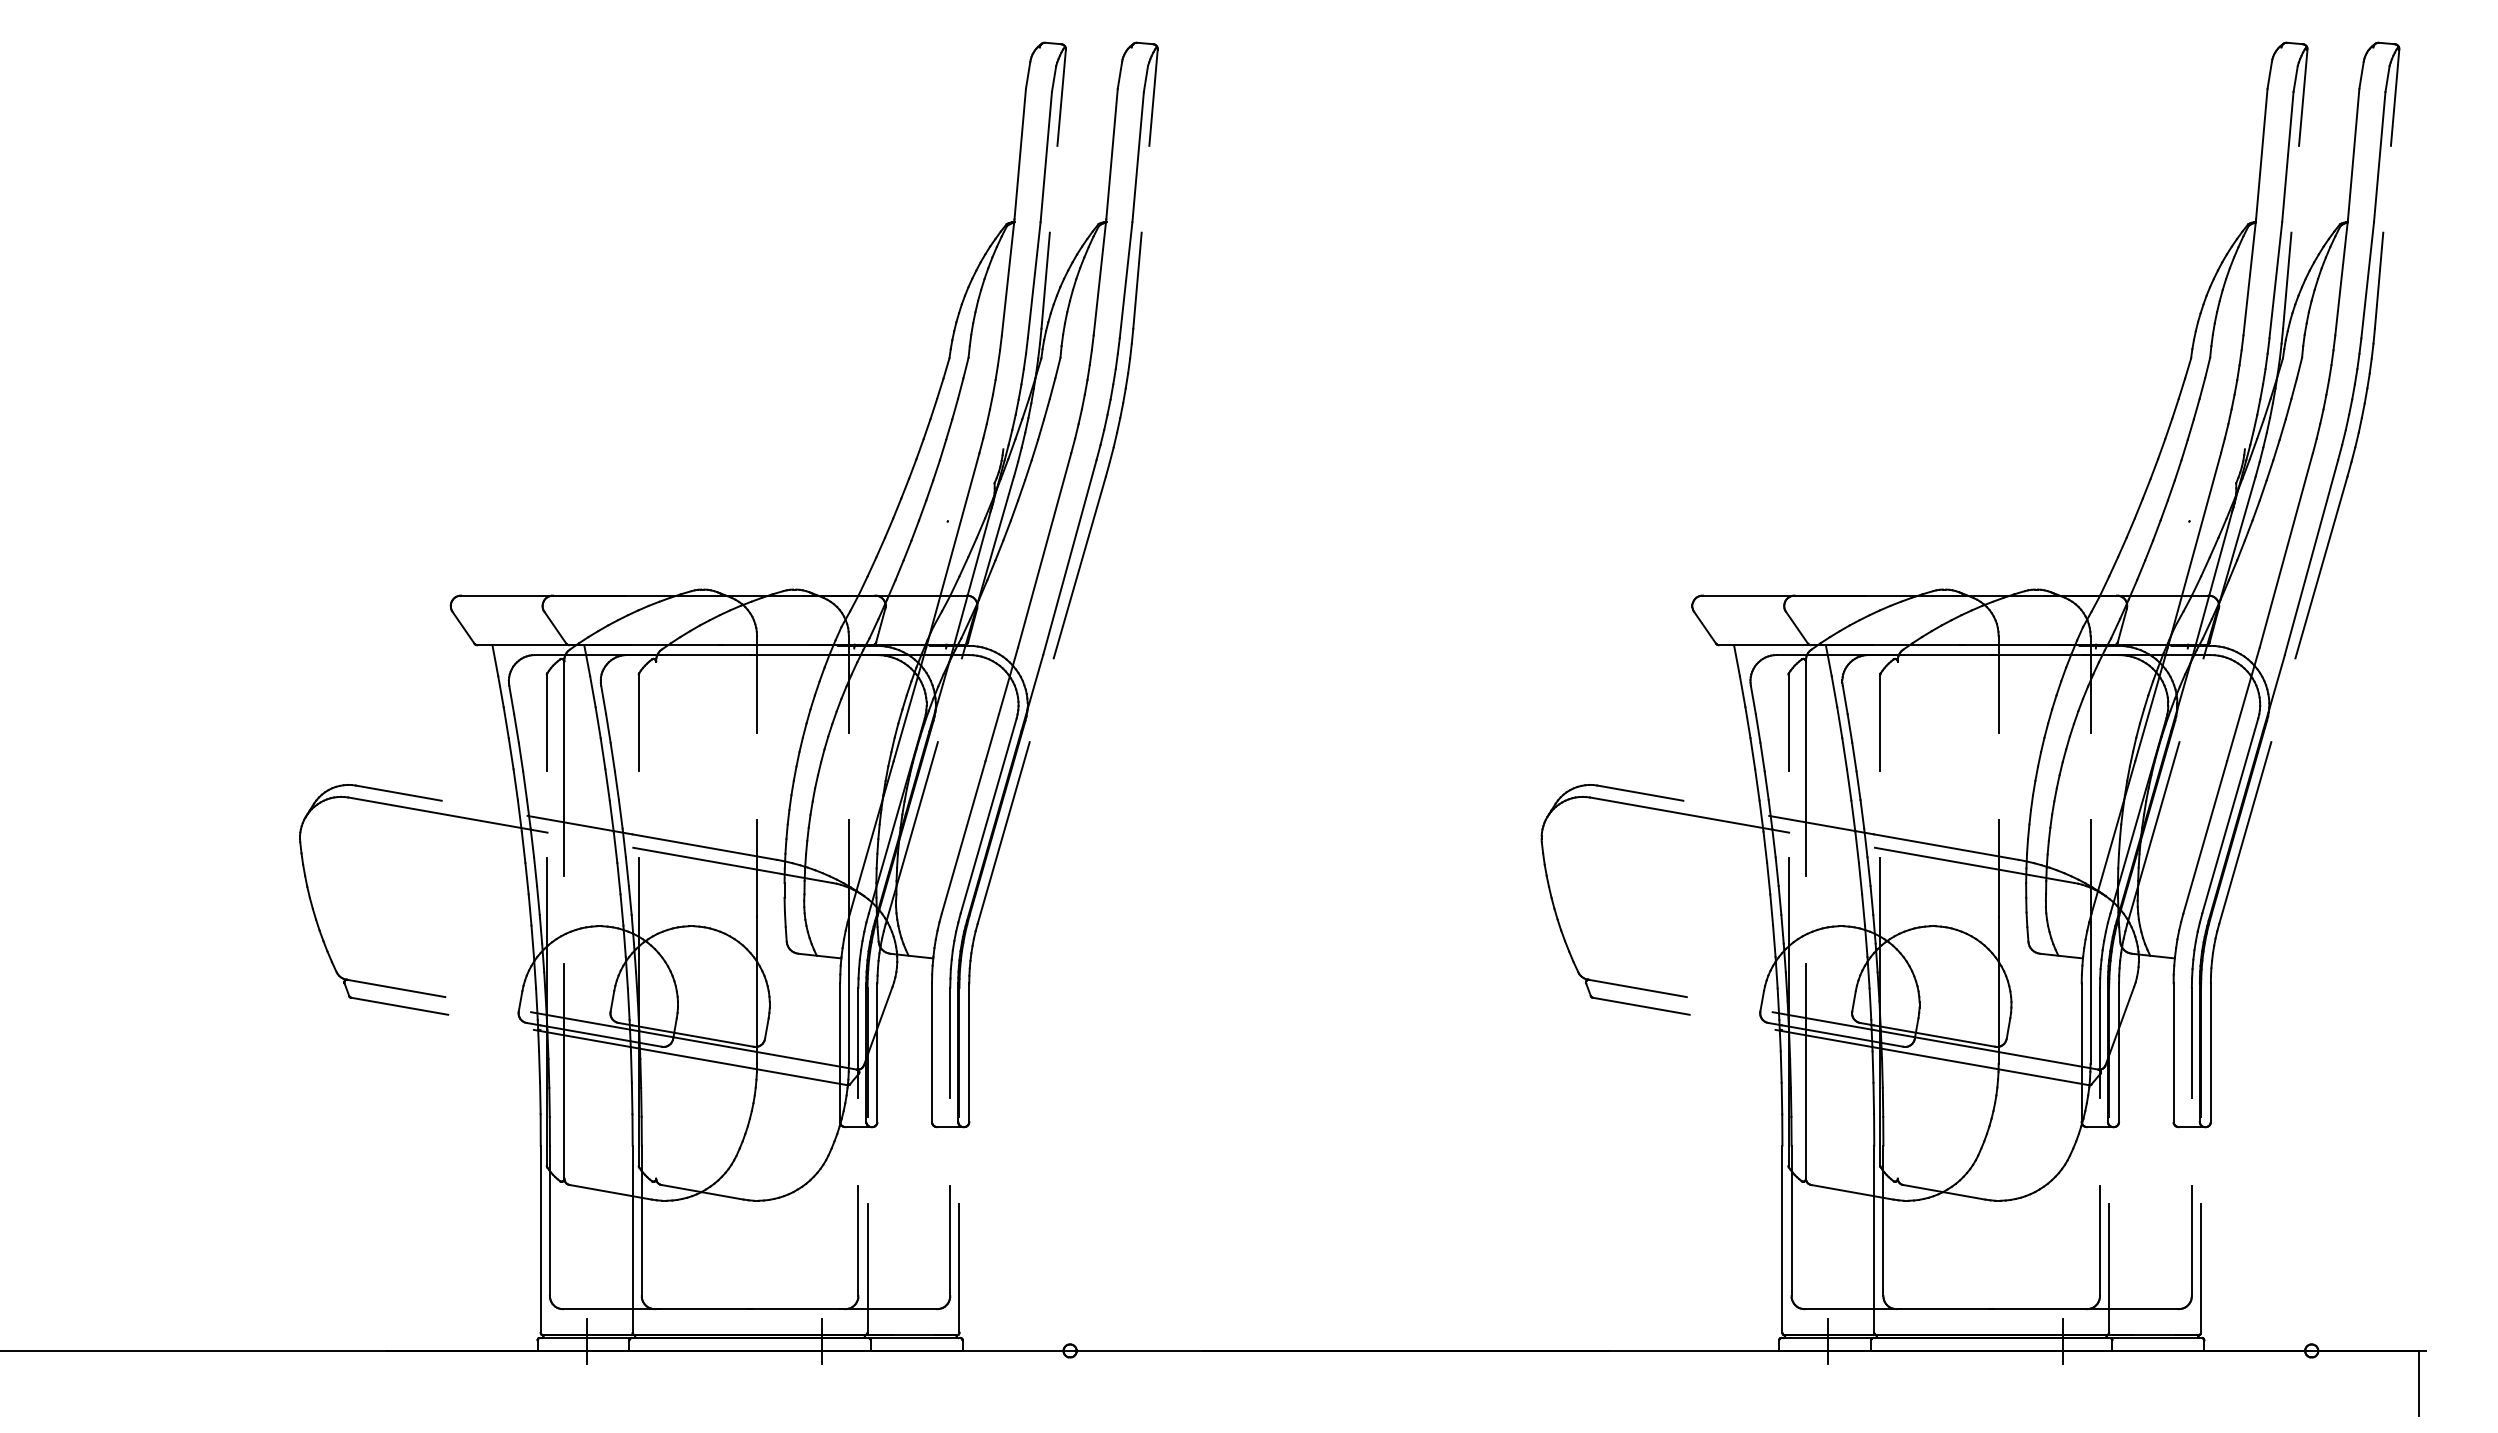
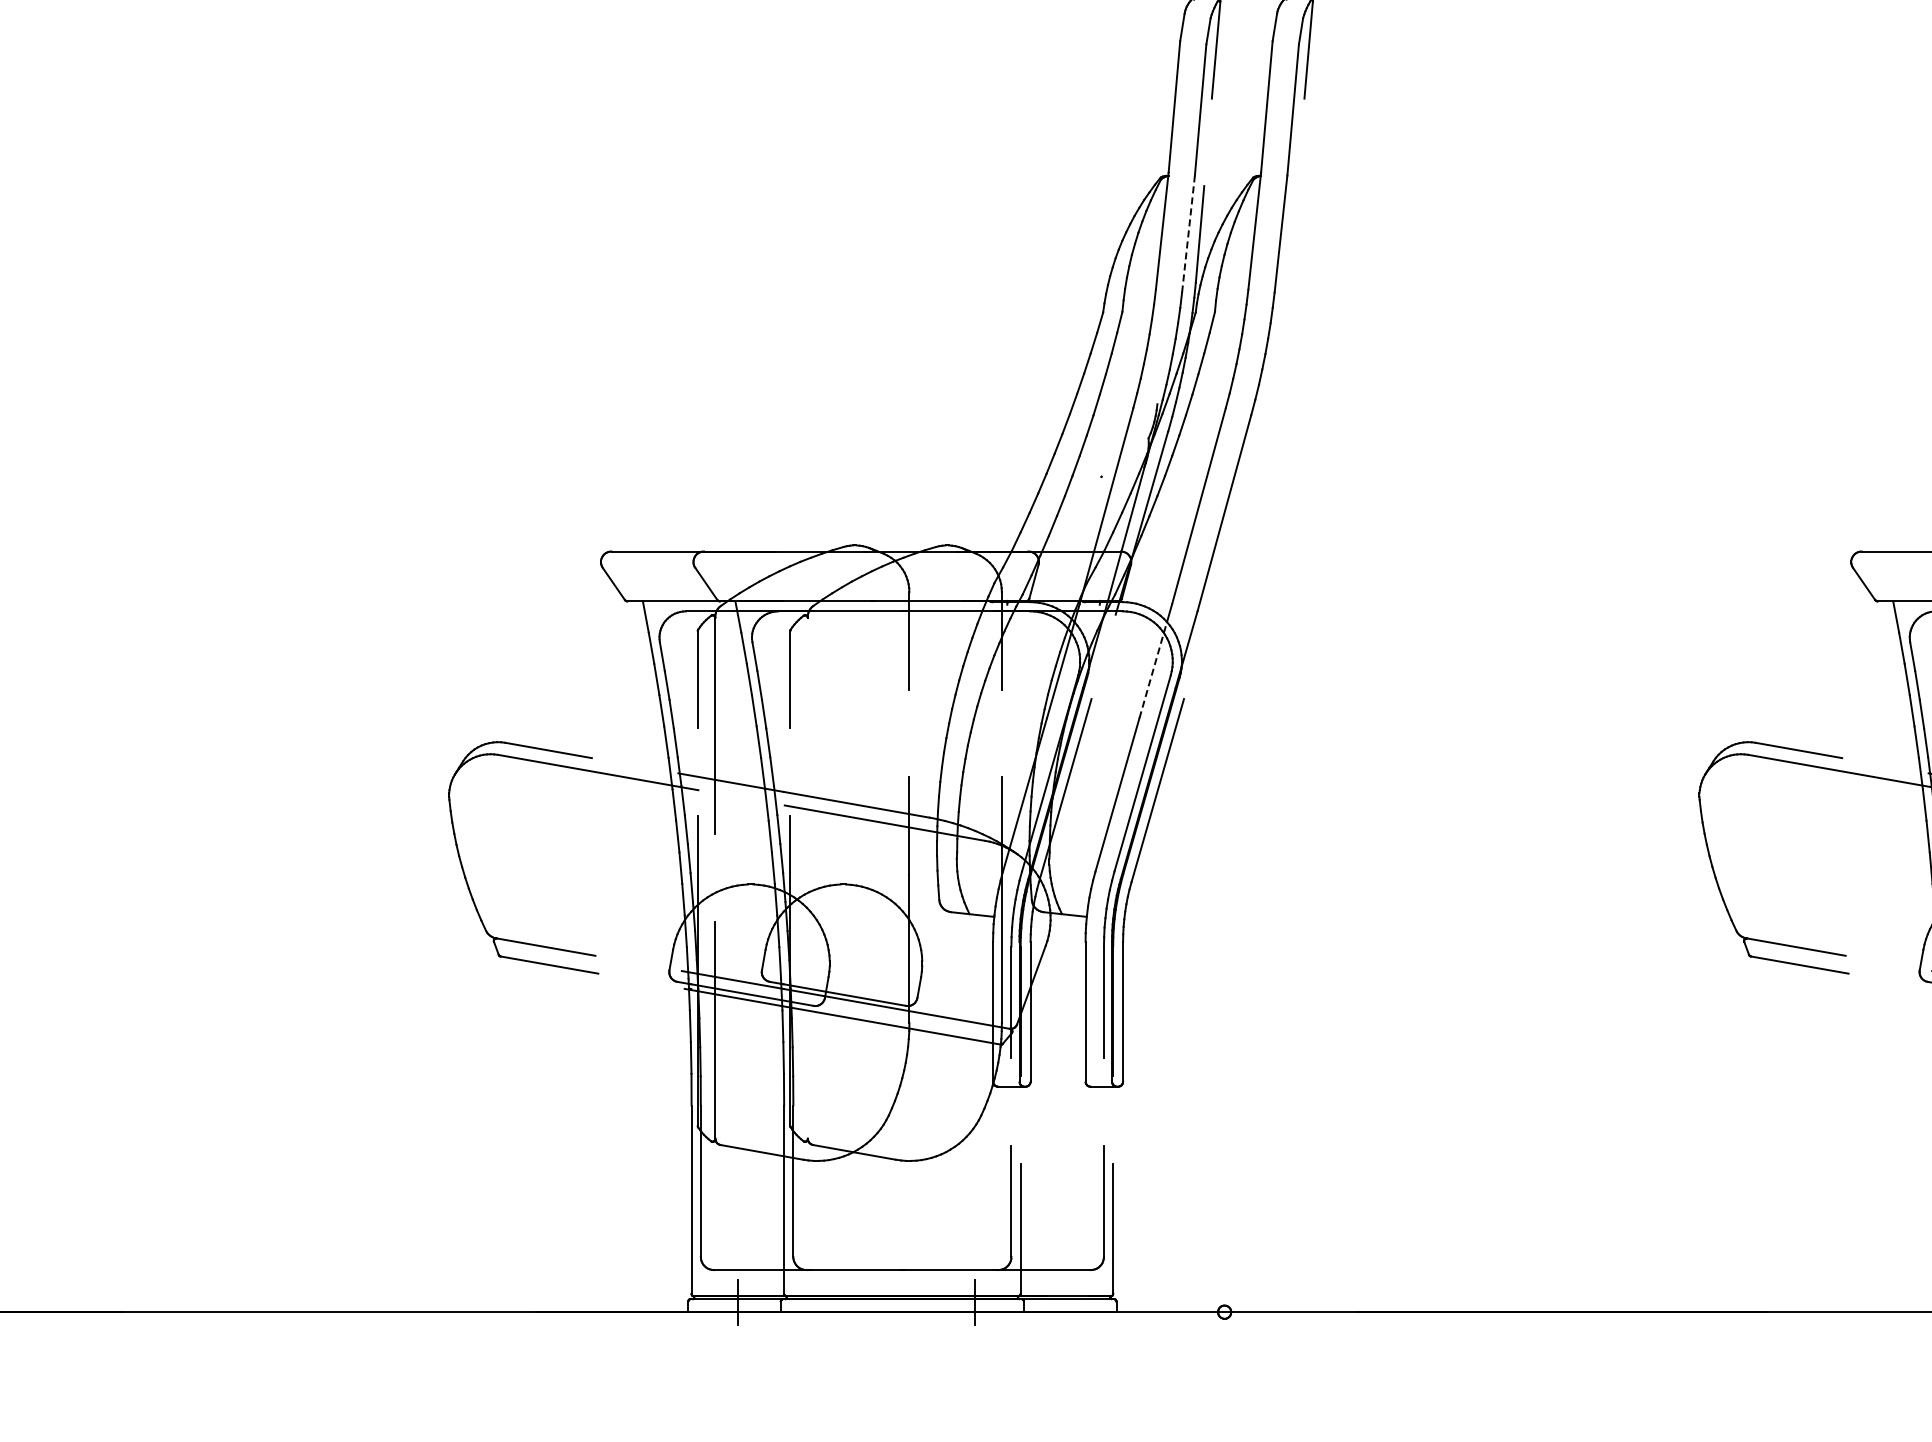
line: (1034, 279) -> (1188, 233), solid -> dashed
part: (1112, 446) -> (1267, 401), removed
line: (999, 713) -> (1153, 670), solid -> dashed

